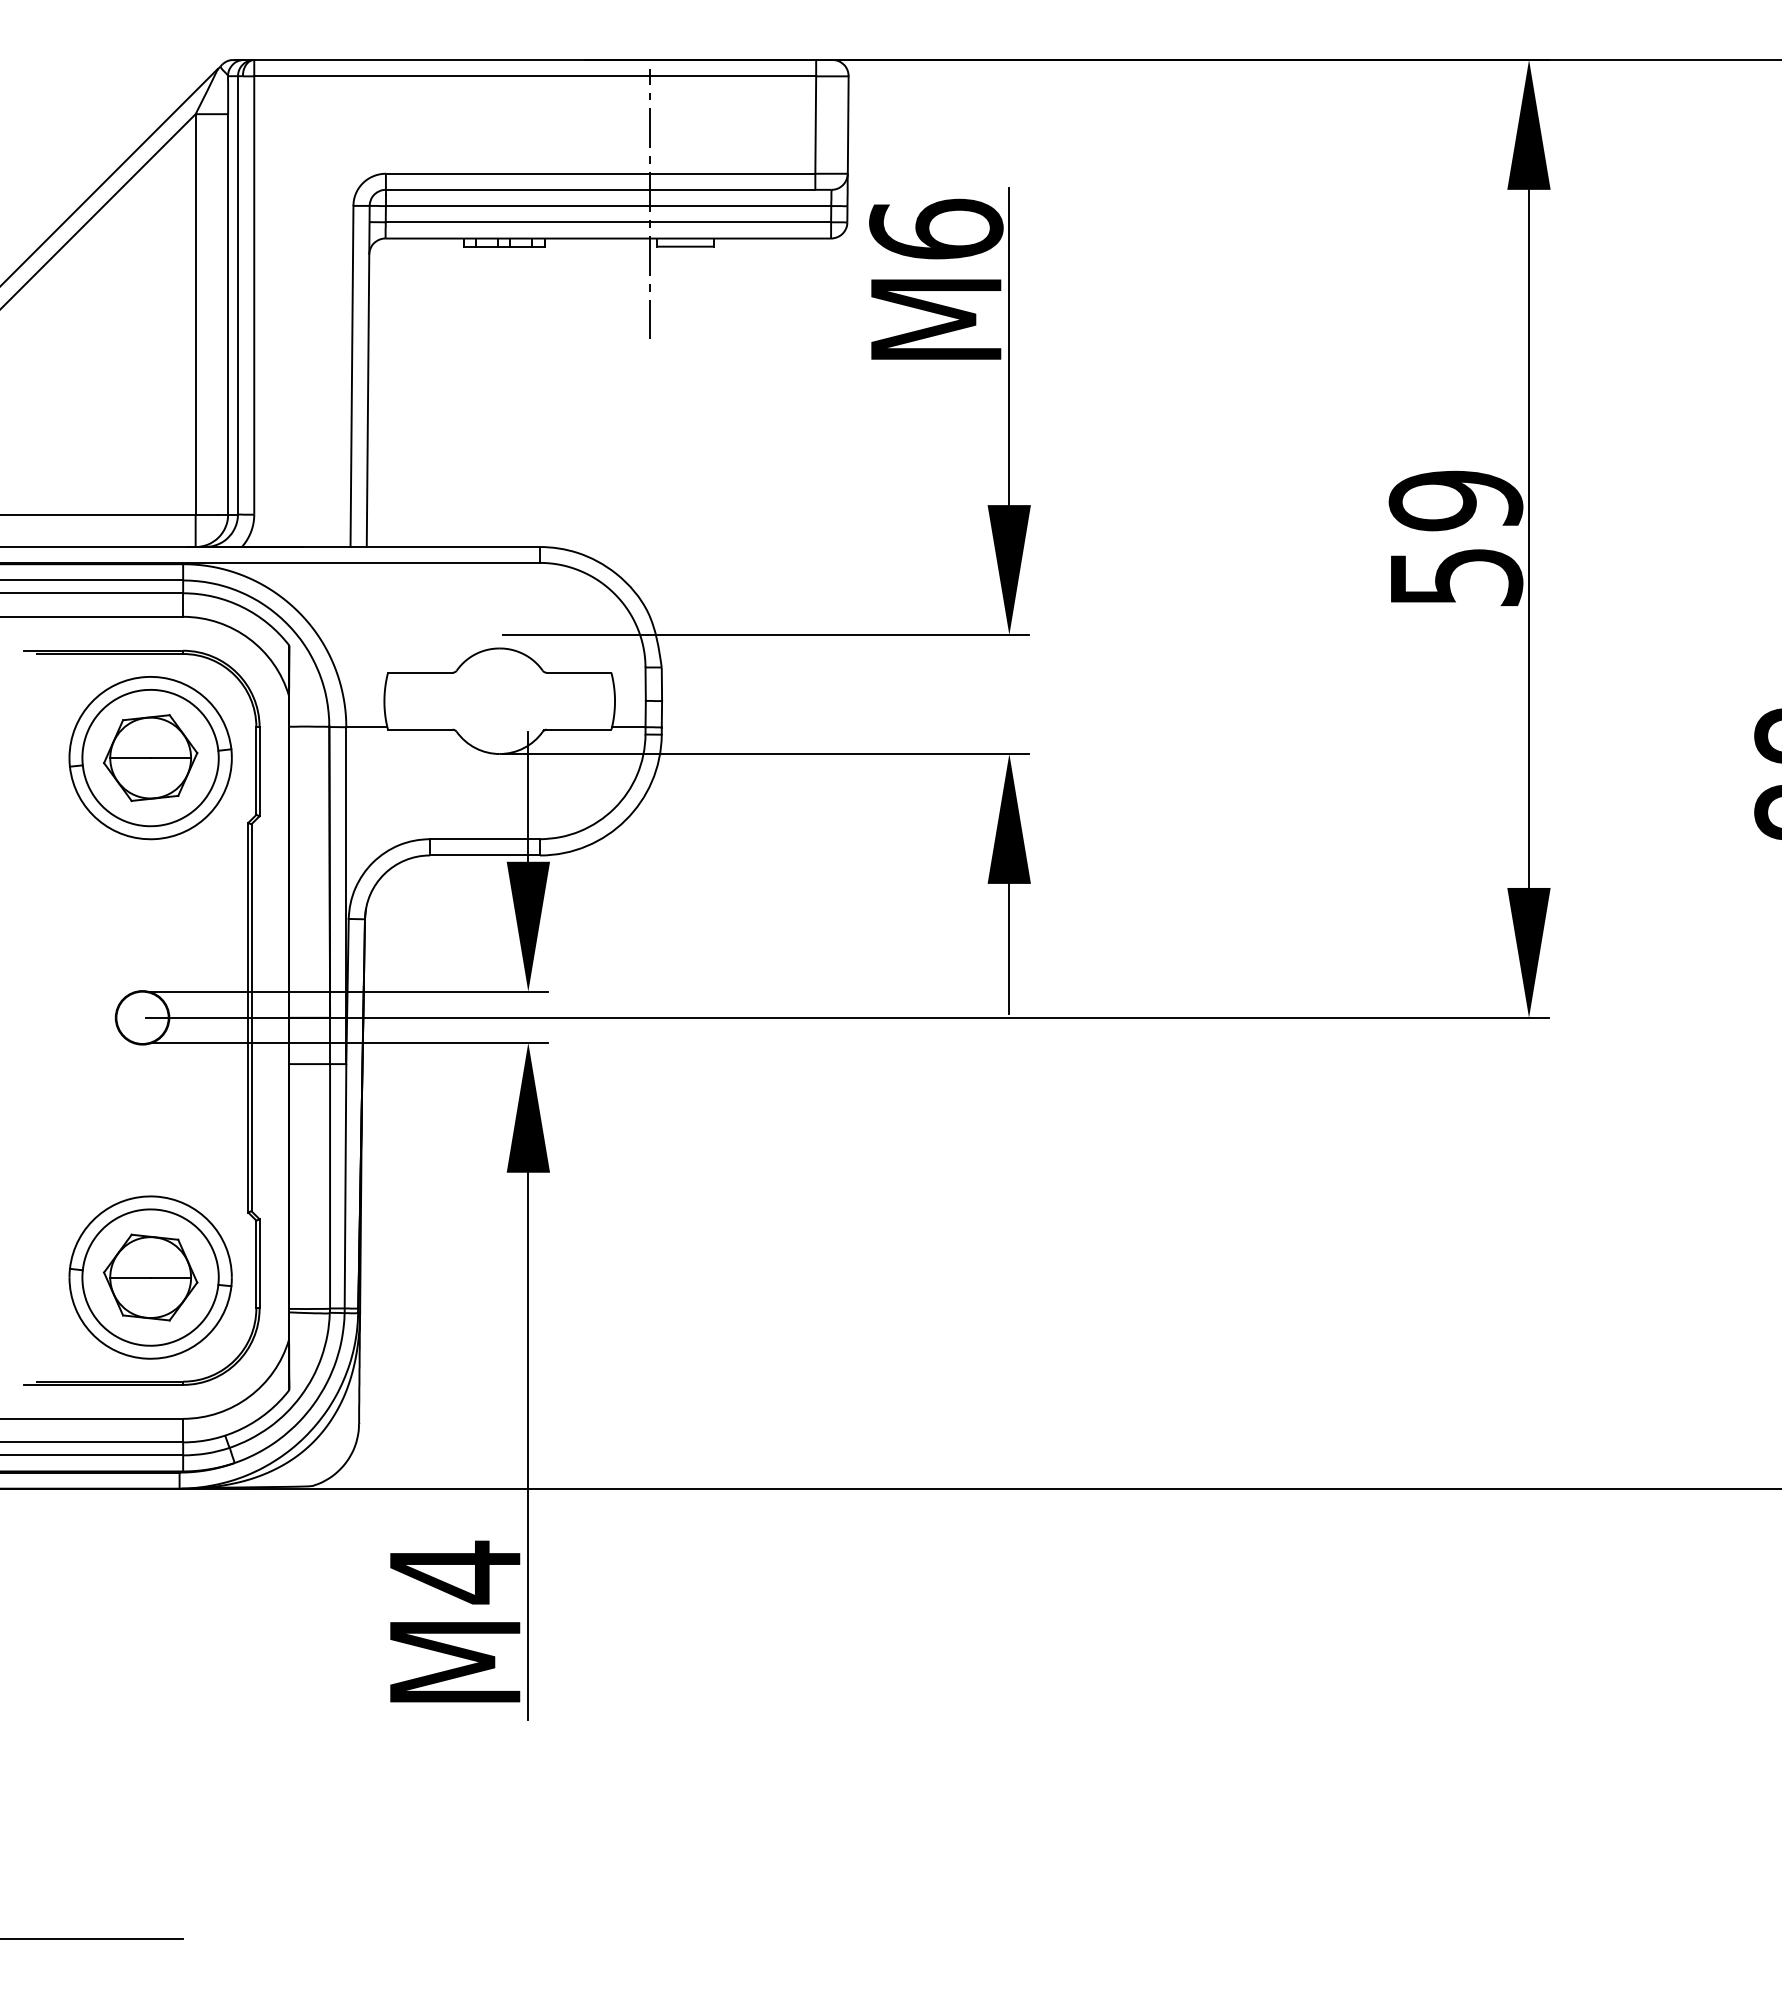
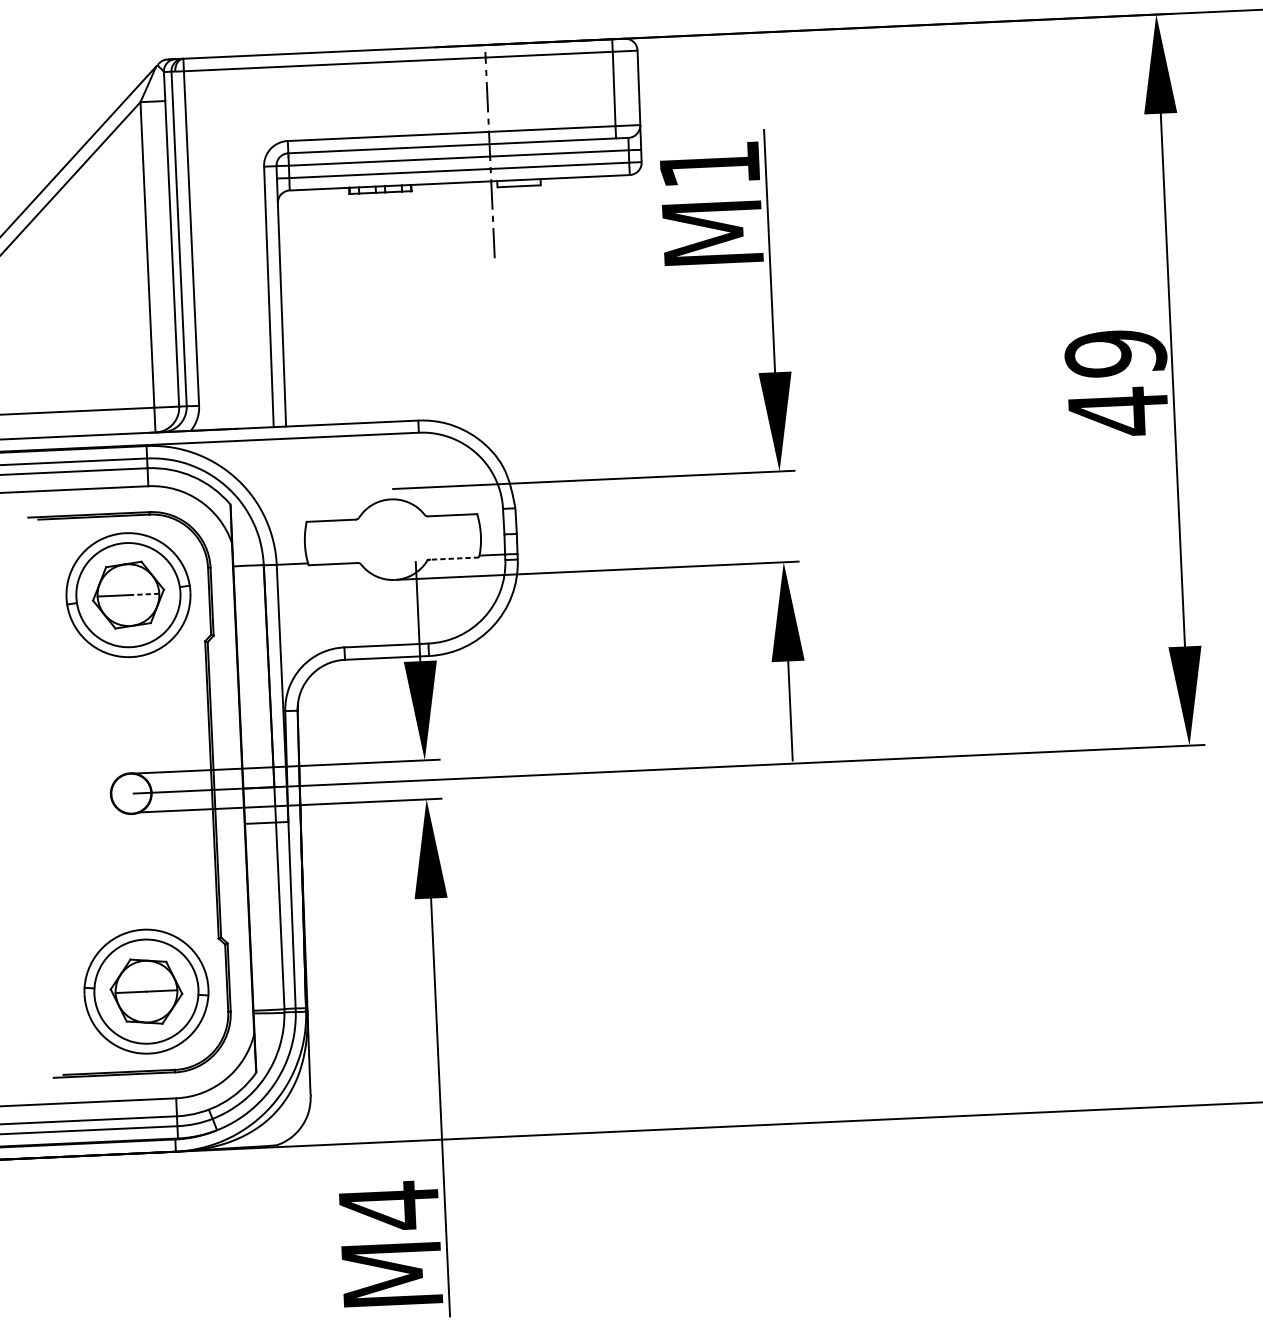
text: (936, 228) -> (709, 163), M6 -> M1
text: (1457, 577) -> (1119, 412), 59 -> 49
line: (578, 729) -> (454, 558), solid -> dashed
line: (170, 758) -> (143, 594), solid -> dashed

